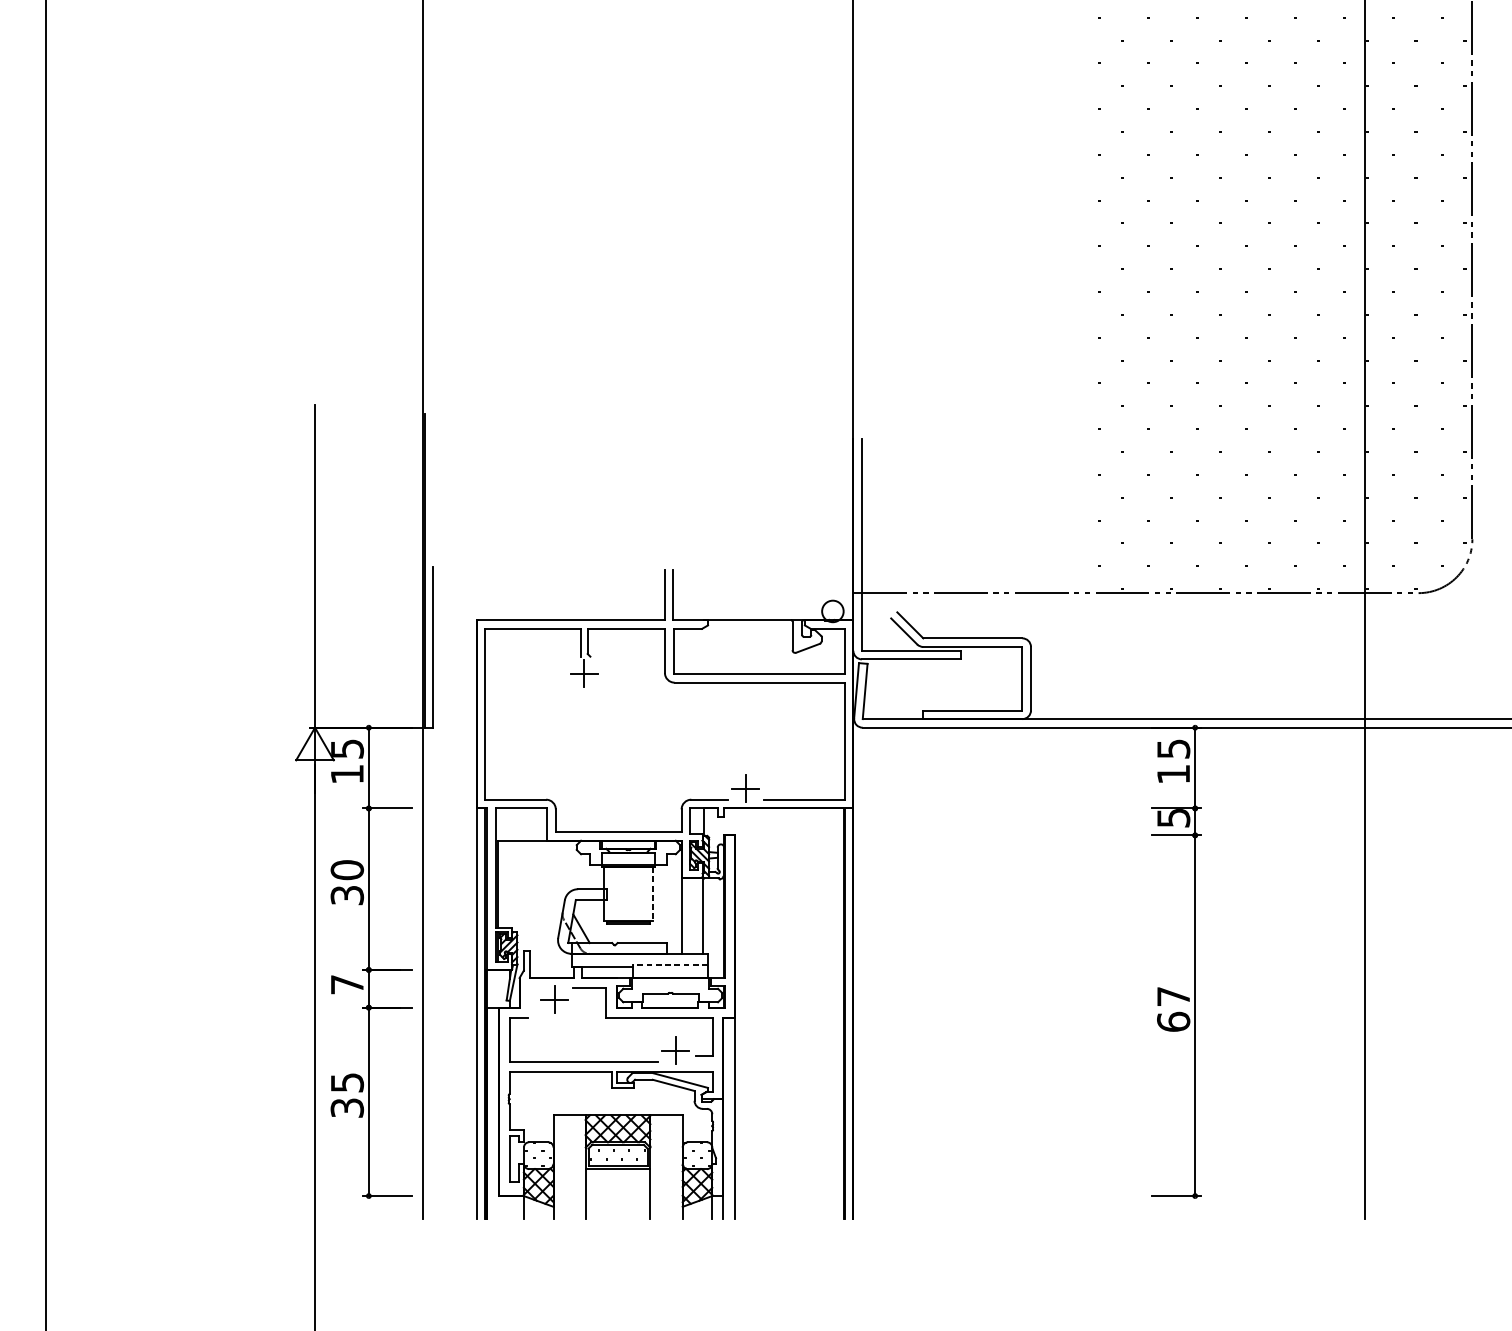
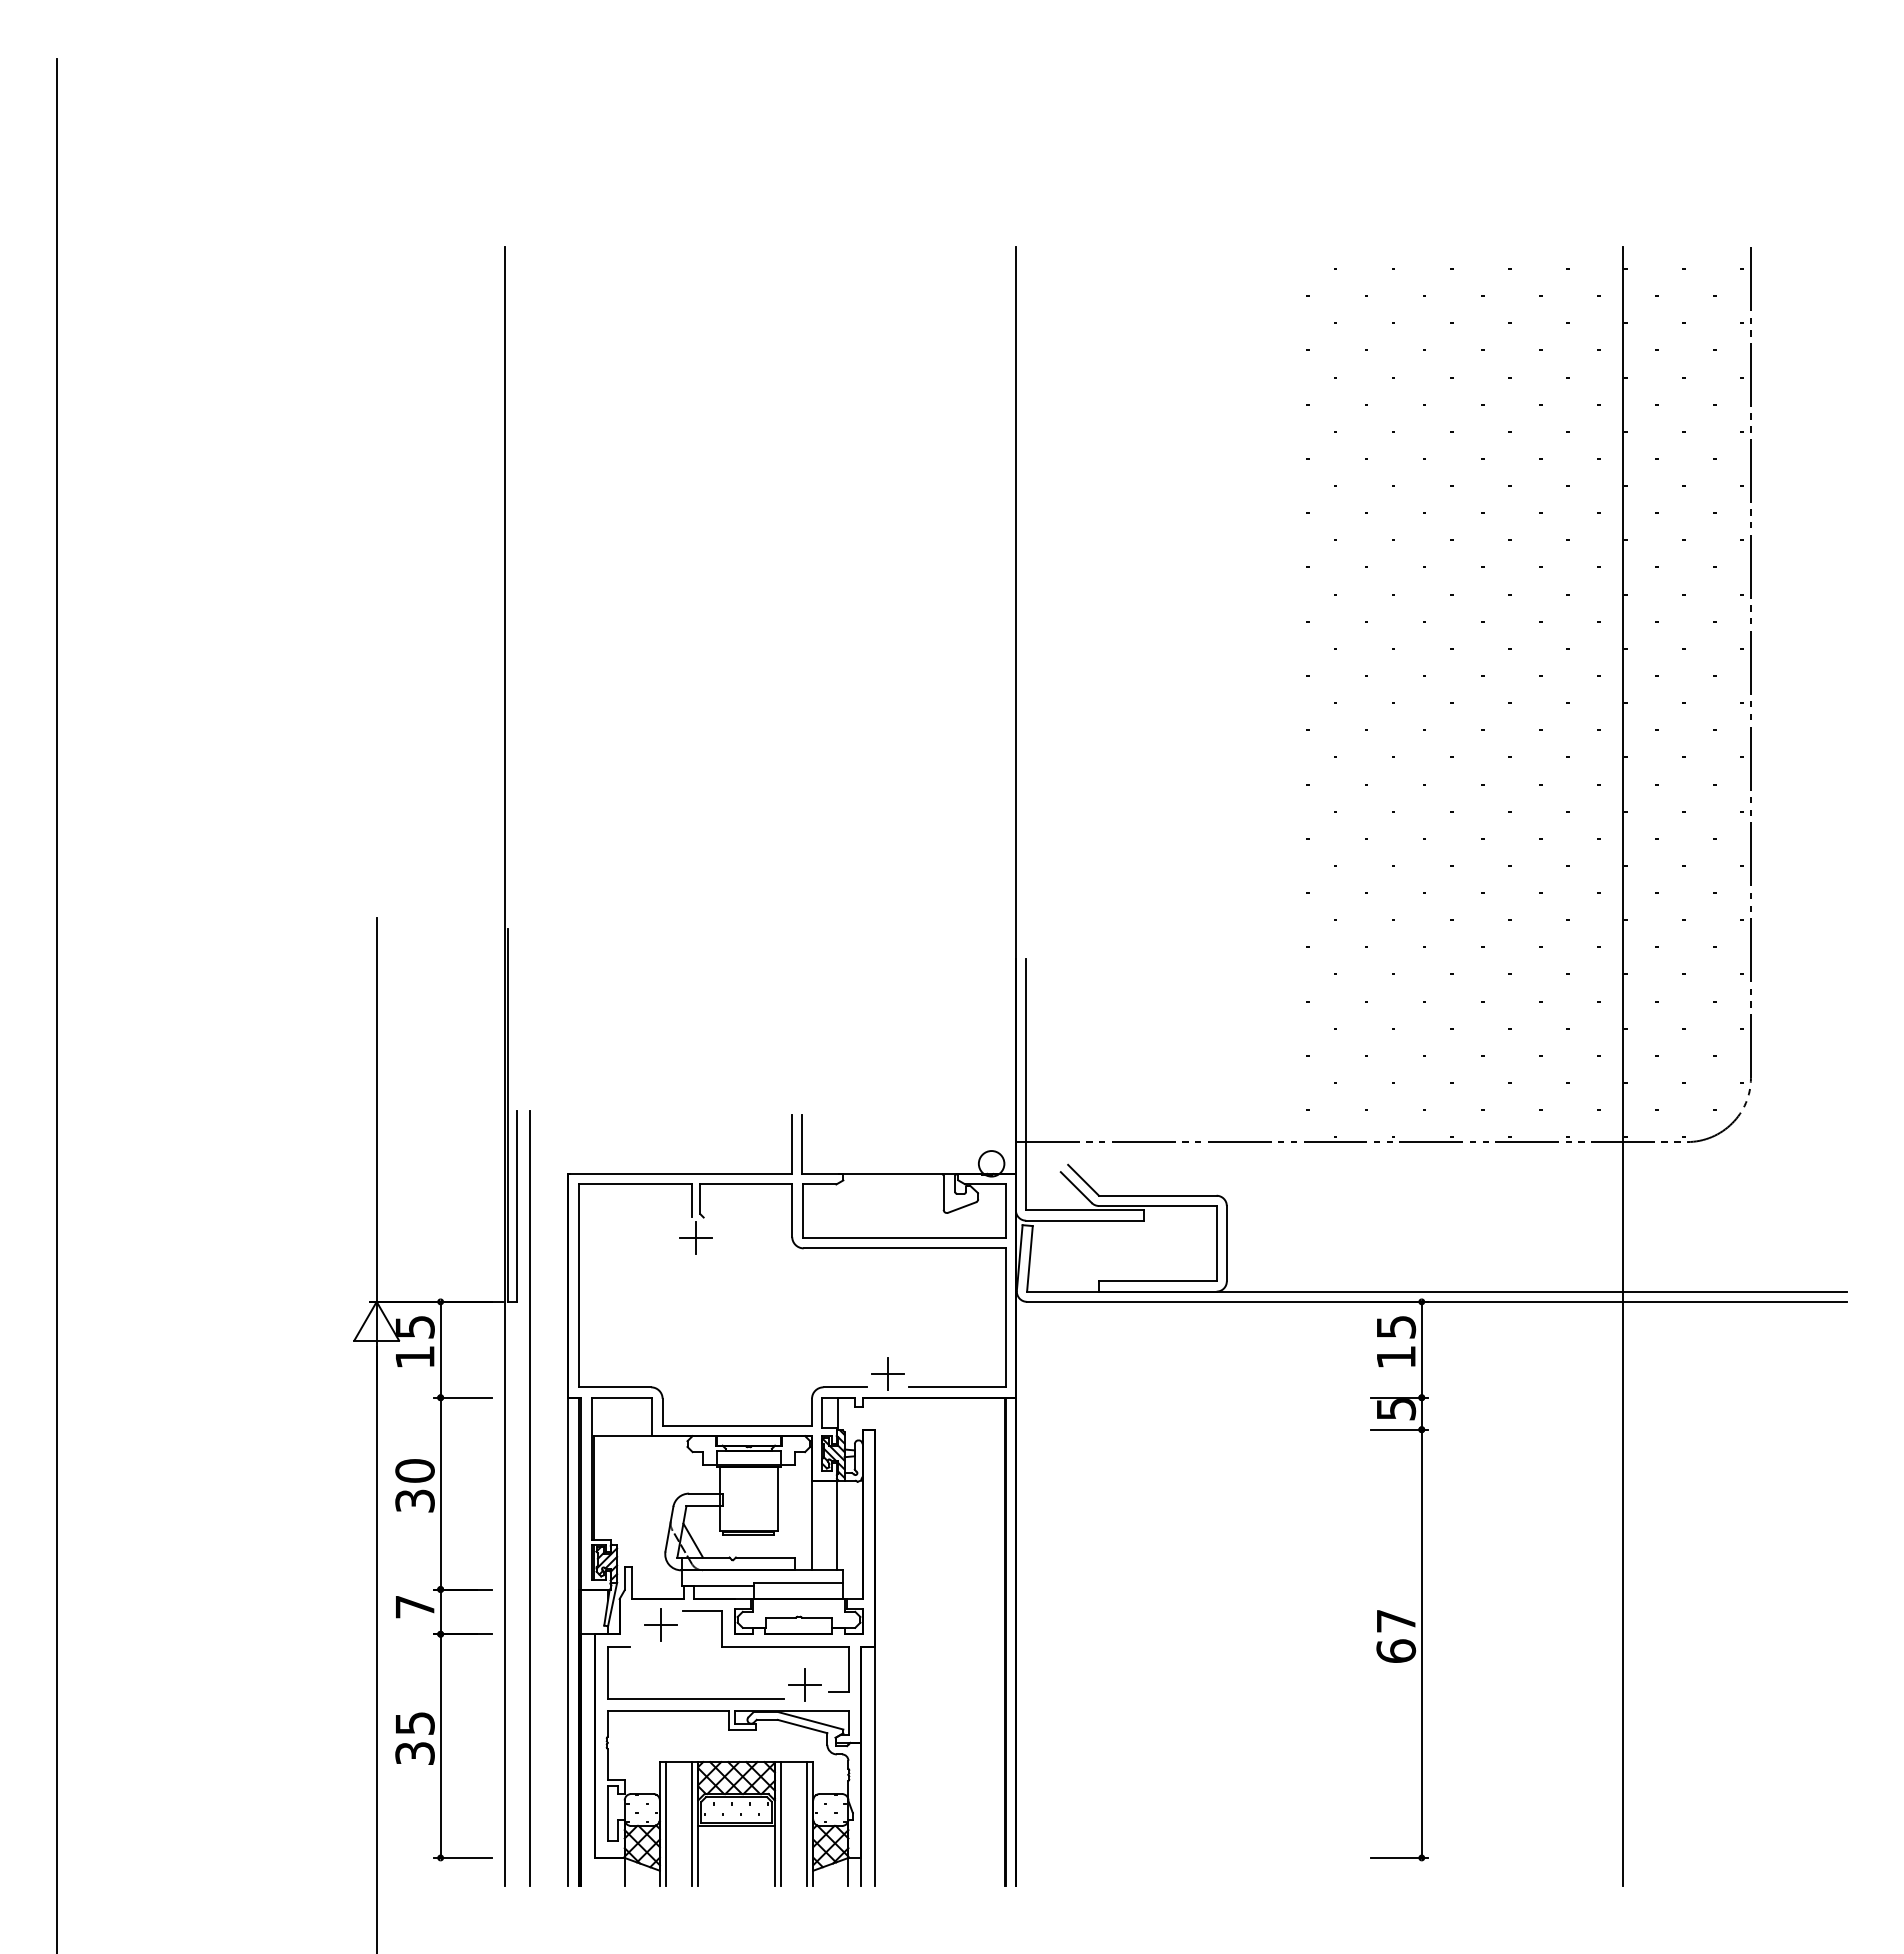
line: (444, 893) -> (530, 1498), added
line: (652, 894) -> (777, 1499), dashed -> solid
line: (670, 964) -> (798, 1583), dashed -> solid
line: (559, 1167) -> (666, 1823), added
line: (580, 1167) -> (691, 1823), added
line: (655, 1167) -> (781, 1823), added
line: (676, 1167) -> (806, 1823), added

